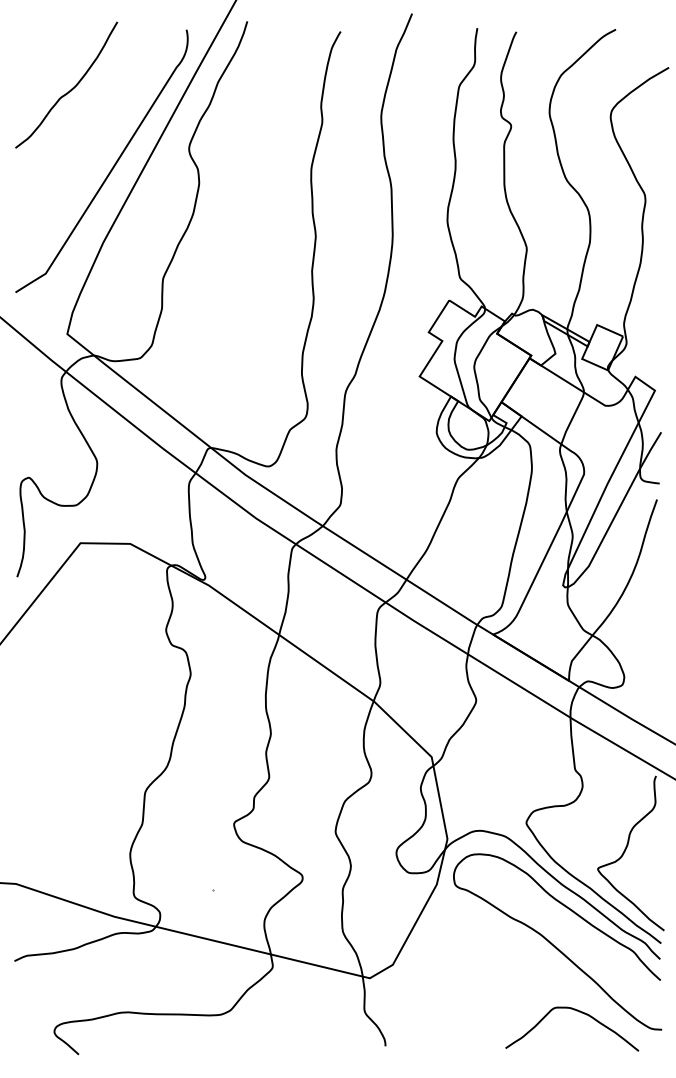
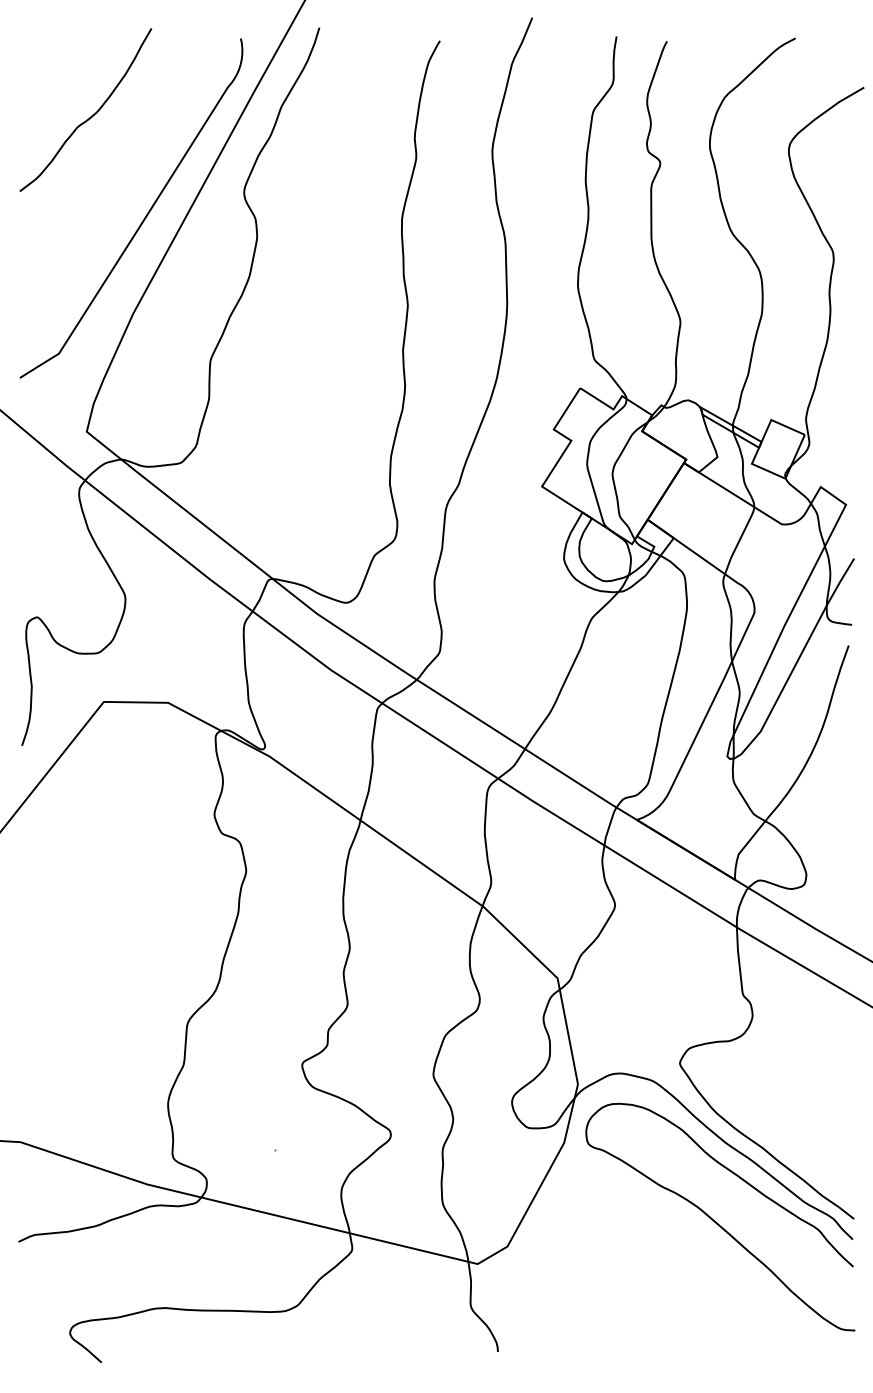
curve: (625, 850) -> (808, 1099), removed
curve: (580, 1012) -> (749, 1308), removed

